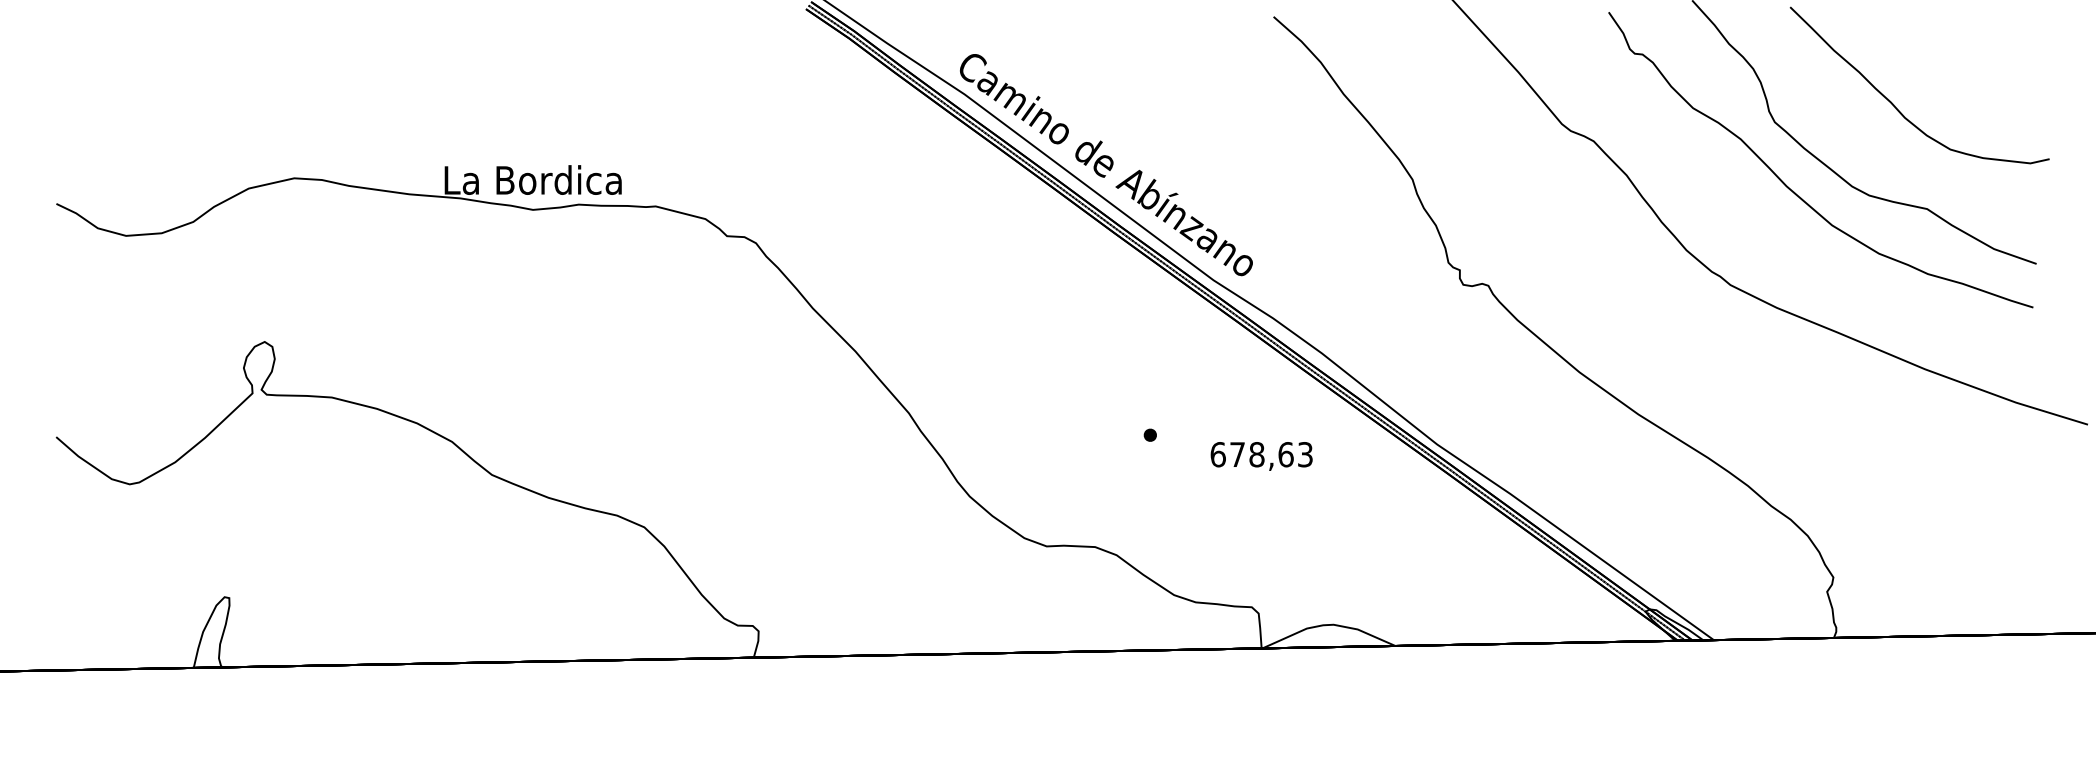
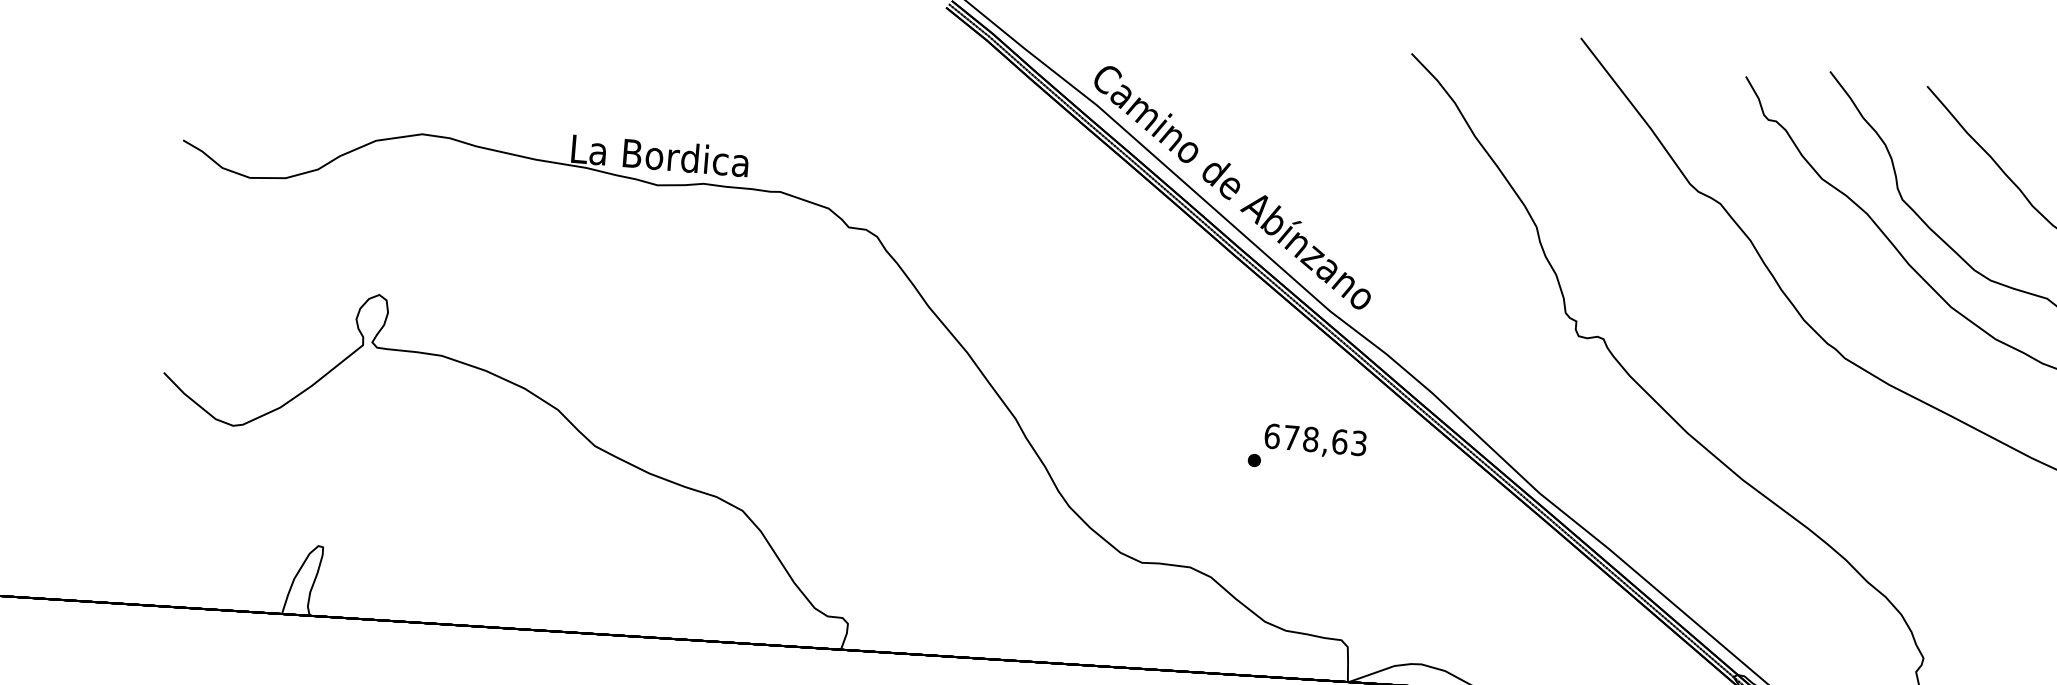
text: (1261, 456) -> (1315, 441), moved

